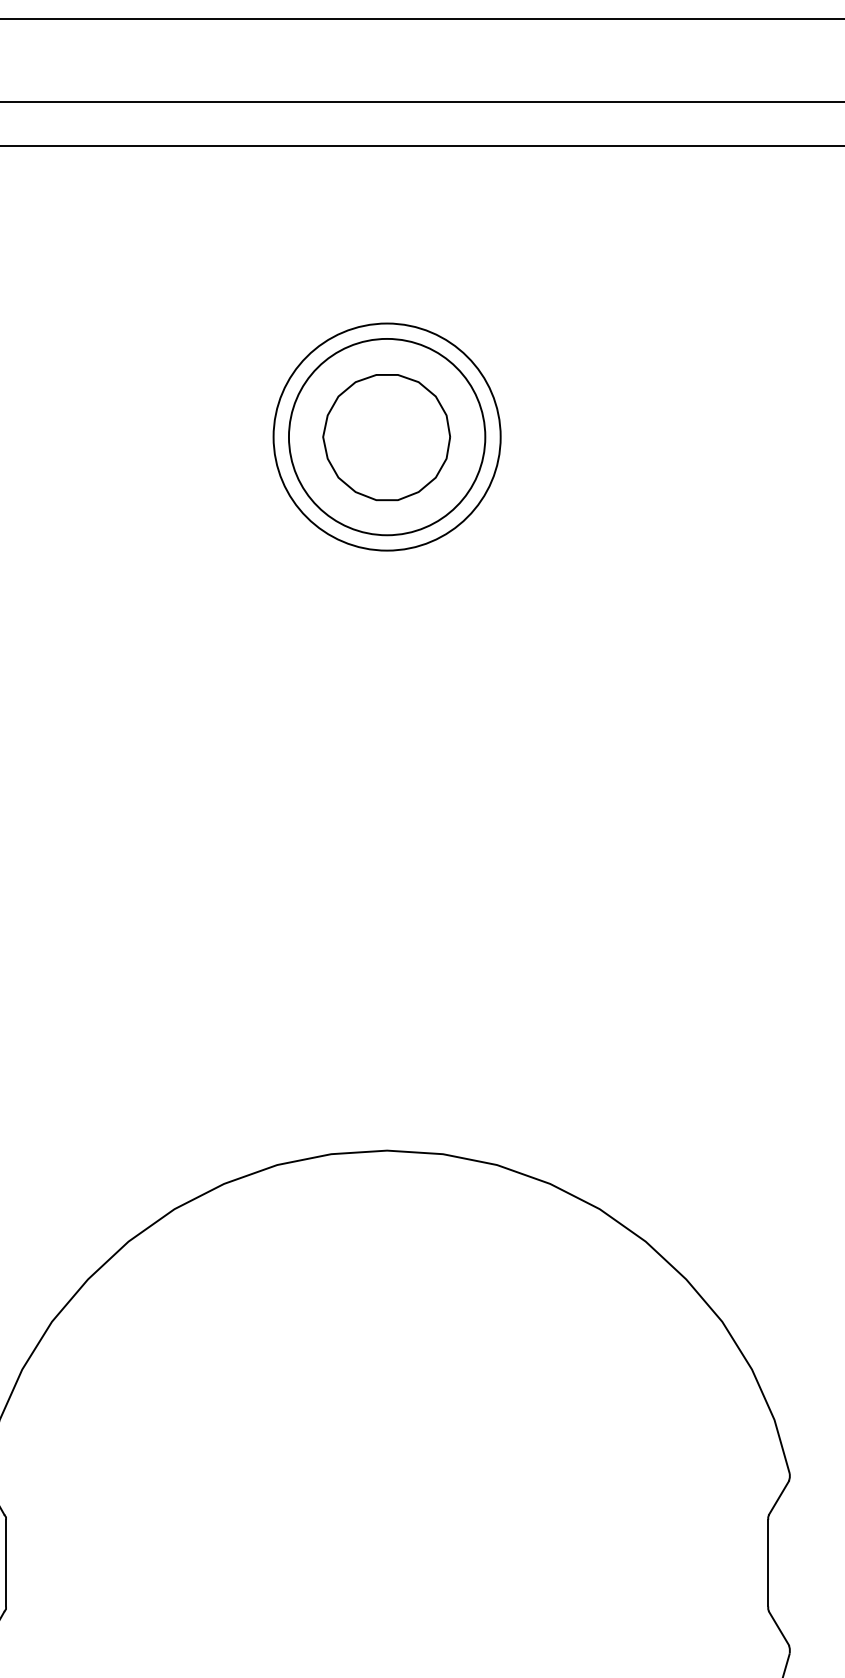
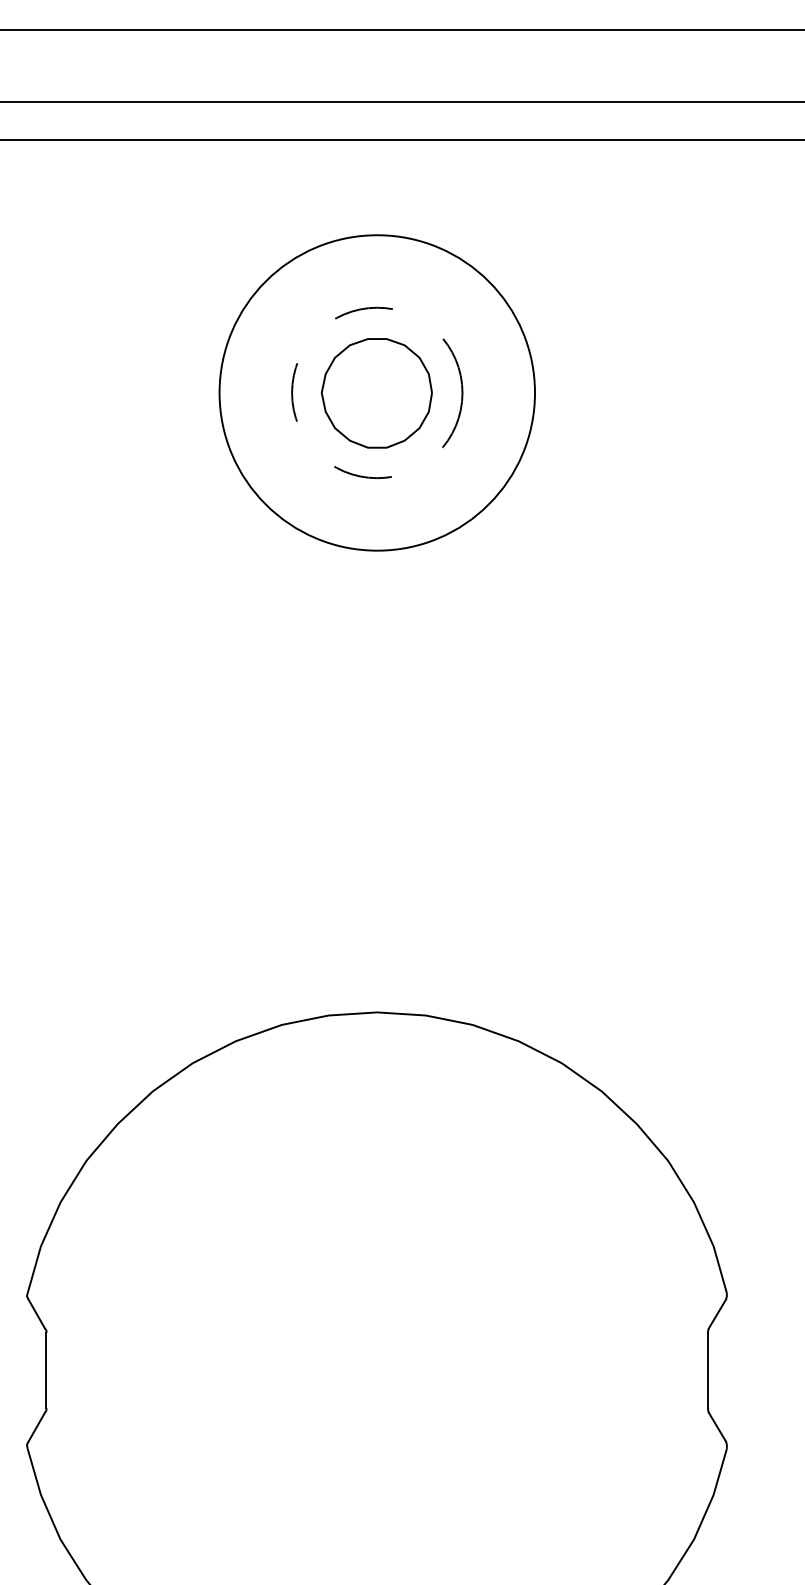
circle: (386, 436) -> (376, 392), size x1.6
circle: (387, 436) -> (377, 392), solid -> dashed

